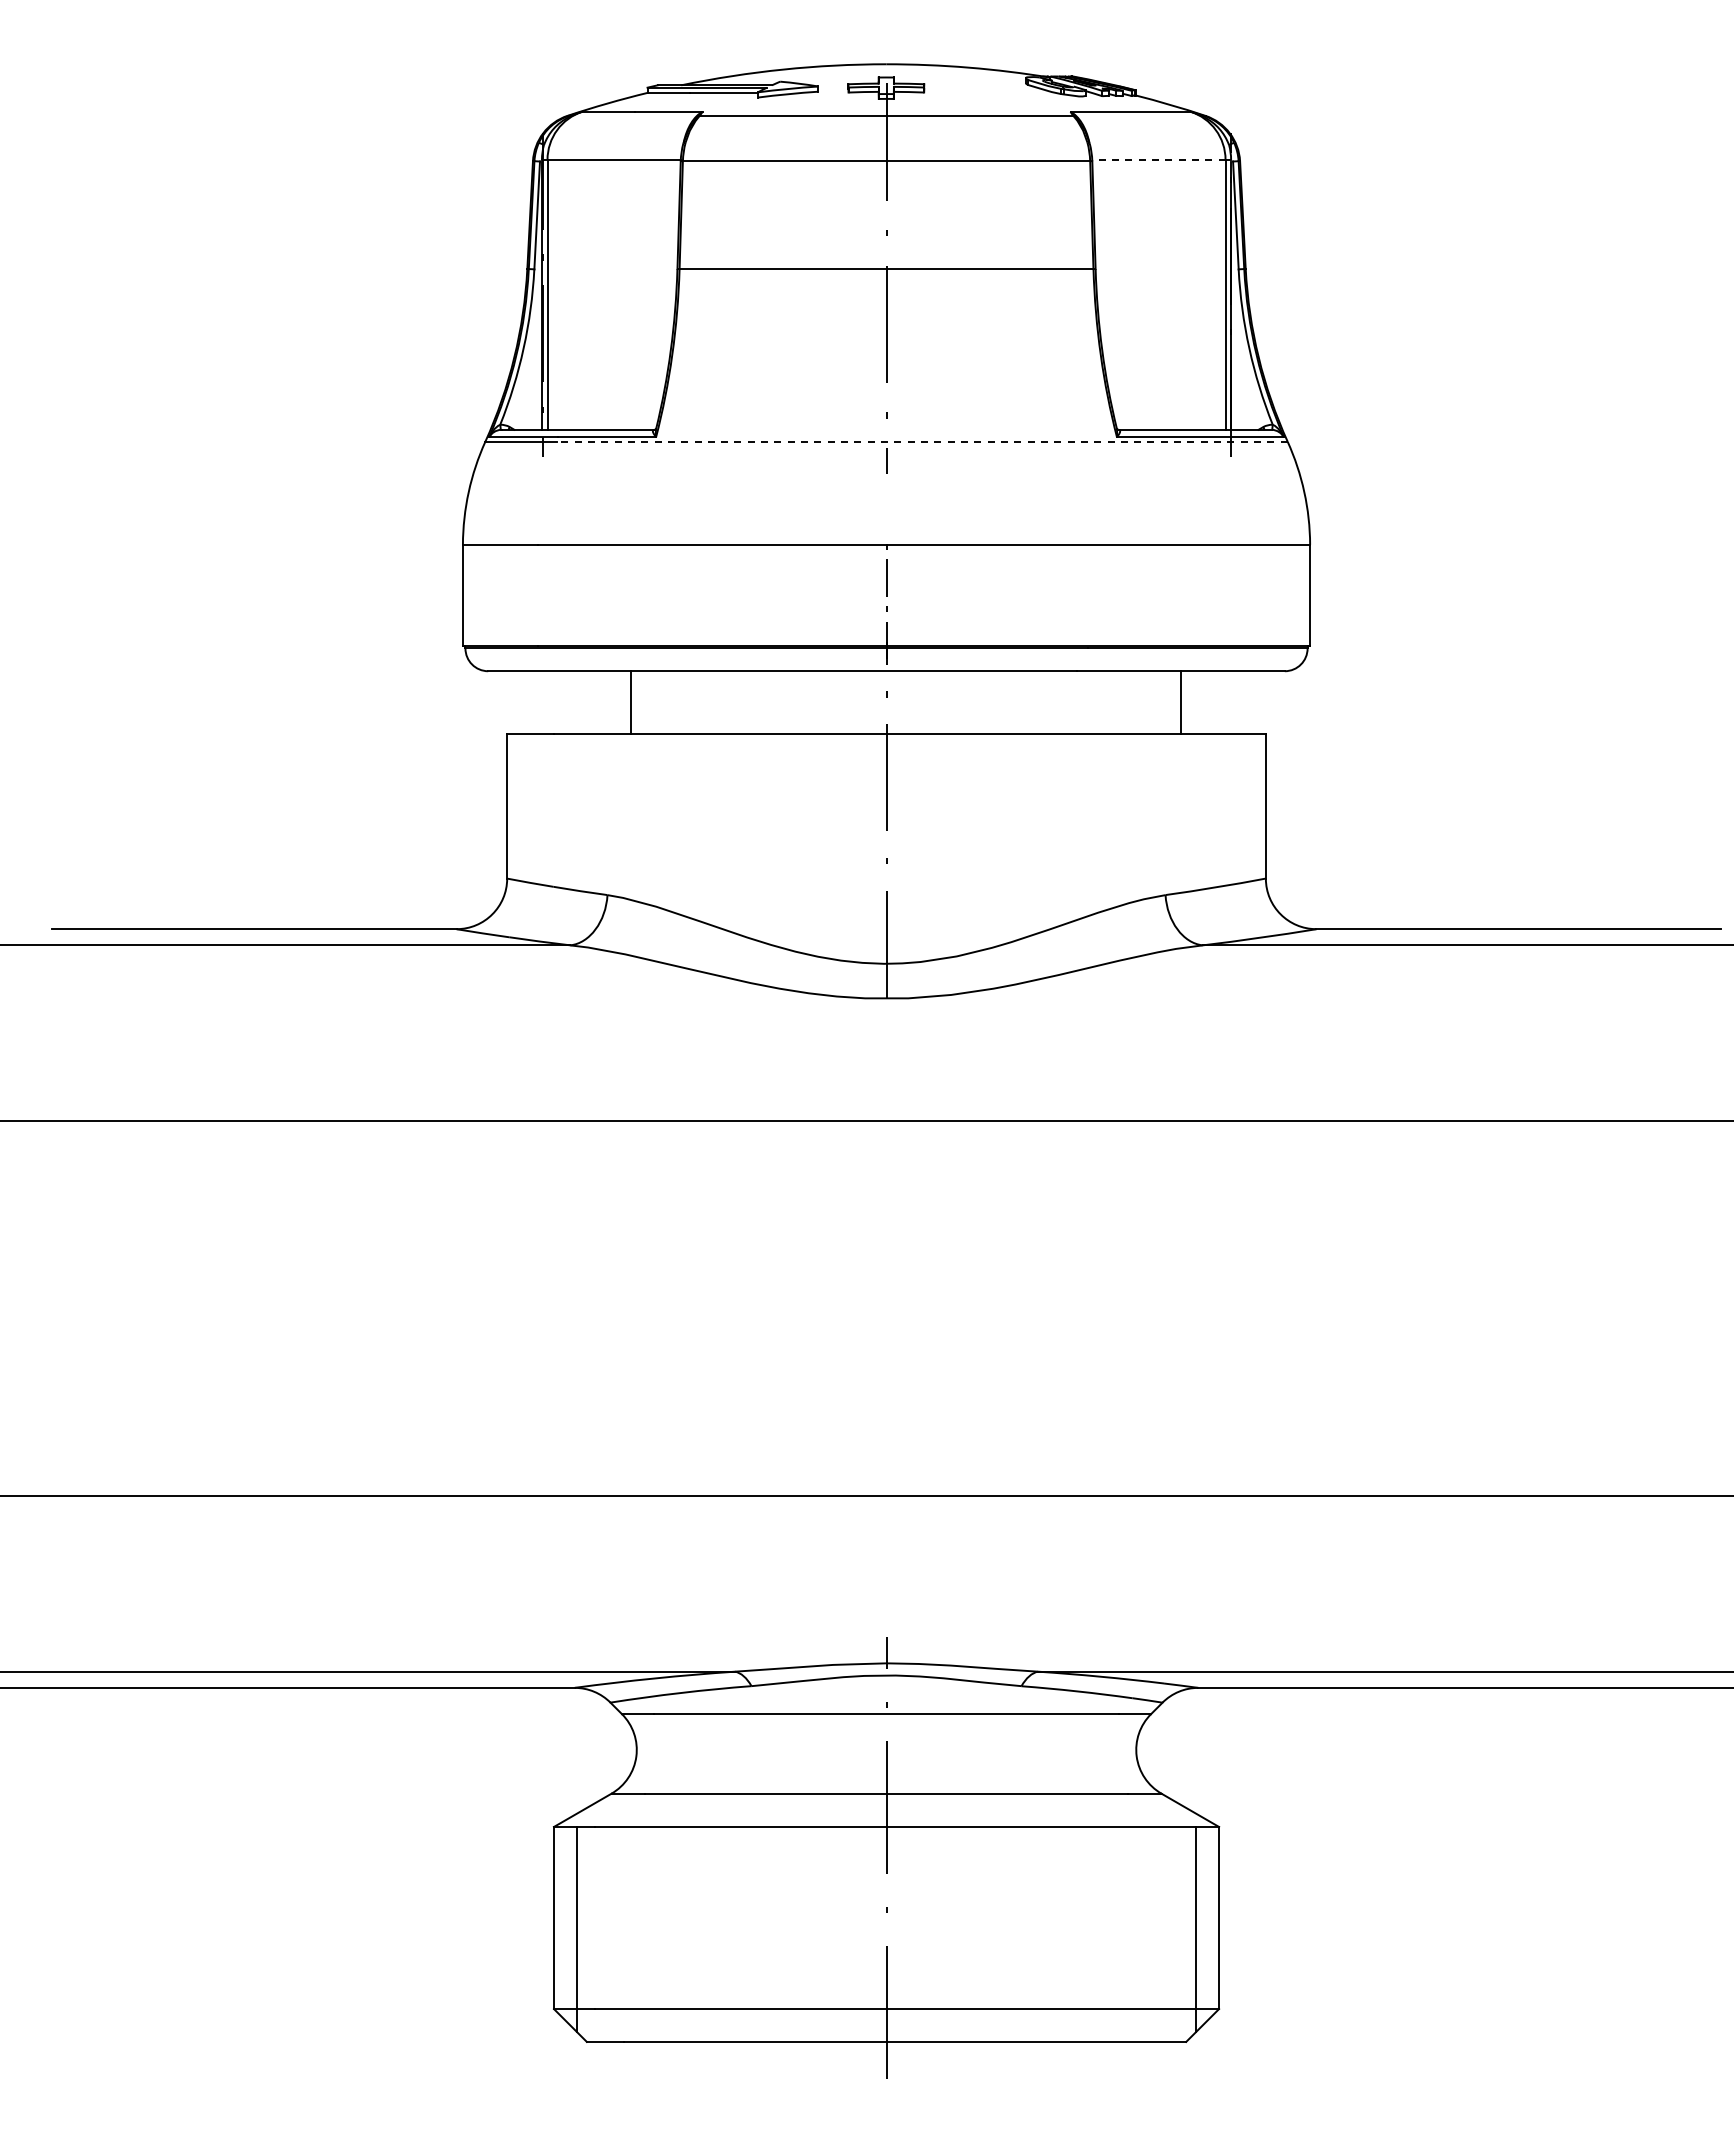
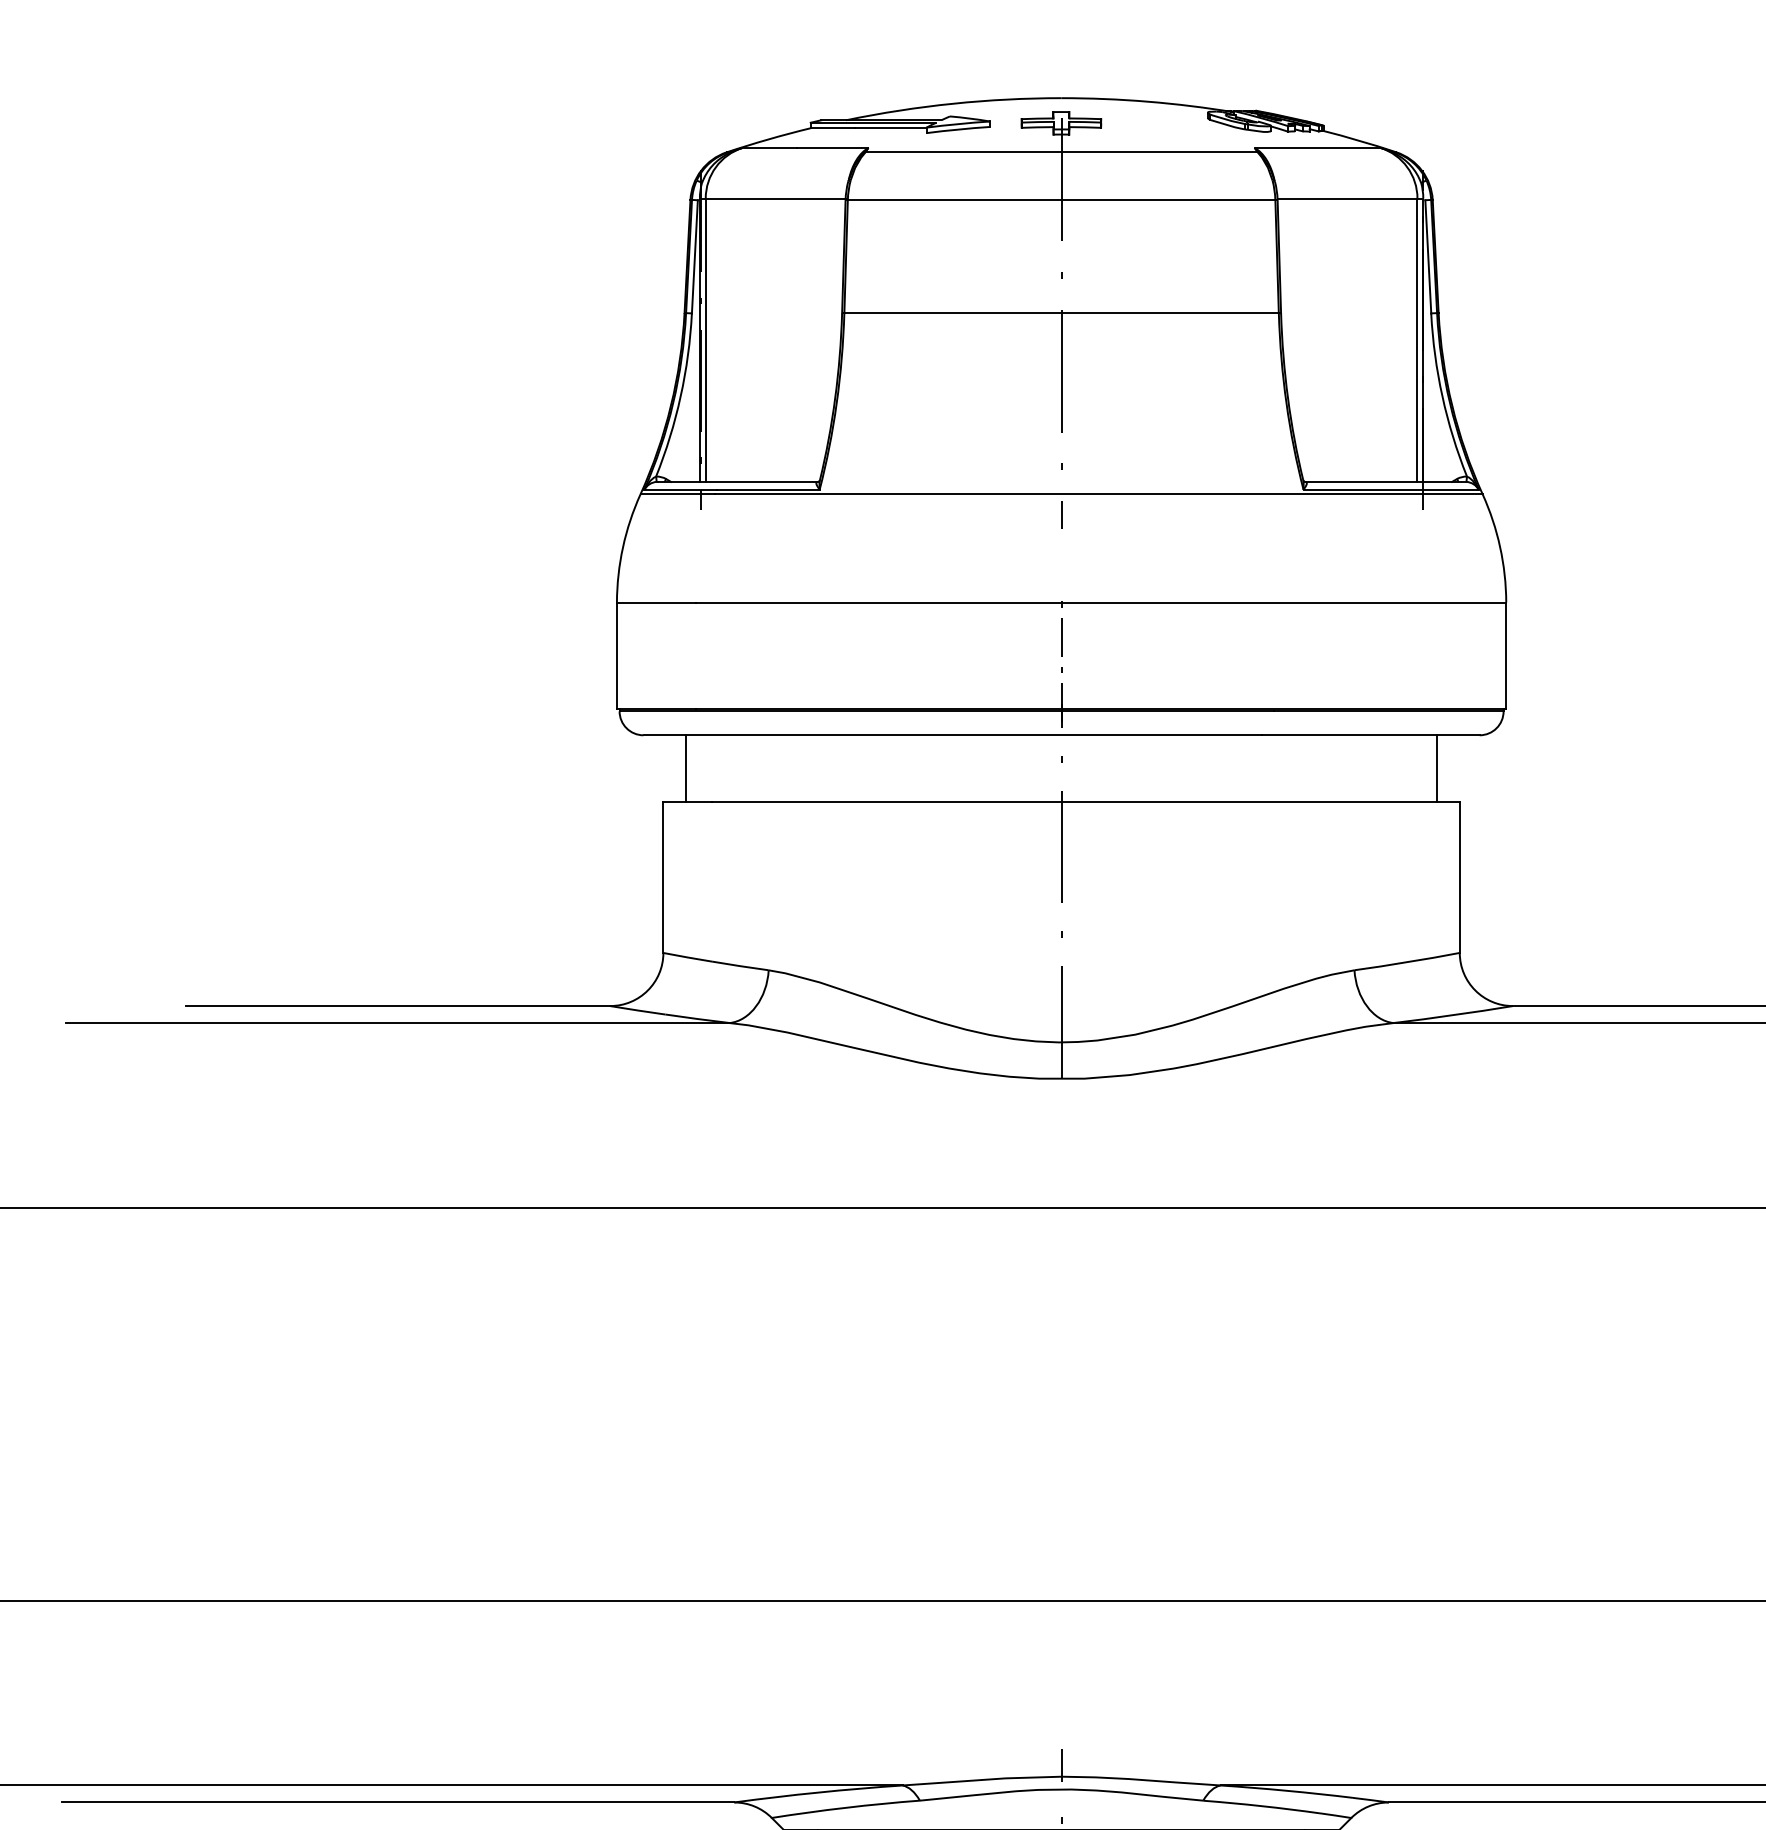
line: (1158, 159) -> (1347, 198), dashed -> solid
line: (922, 441) -> (1099, 494), dashed -> solid
line: (630, 702) -> (685, 768), moved
line: (1181, 702) -> (1437, 768), moved

